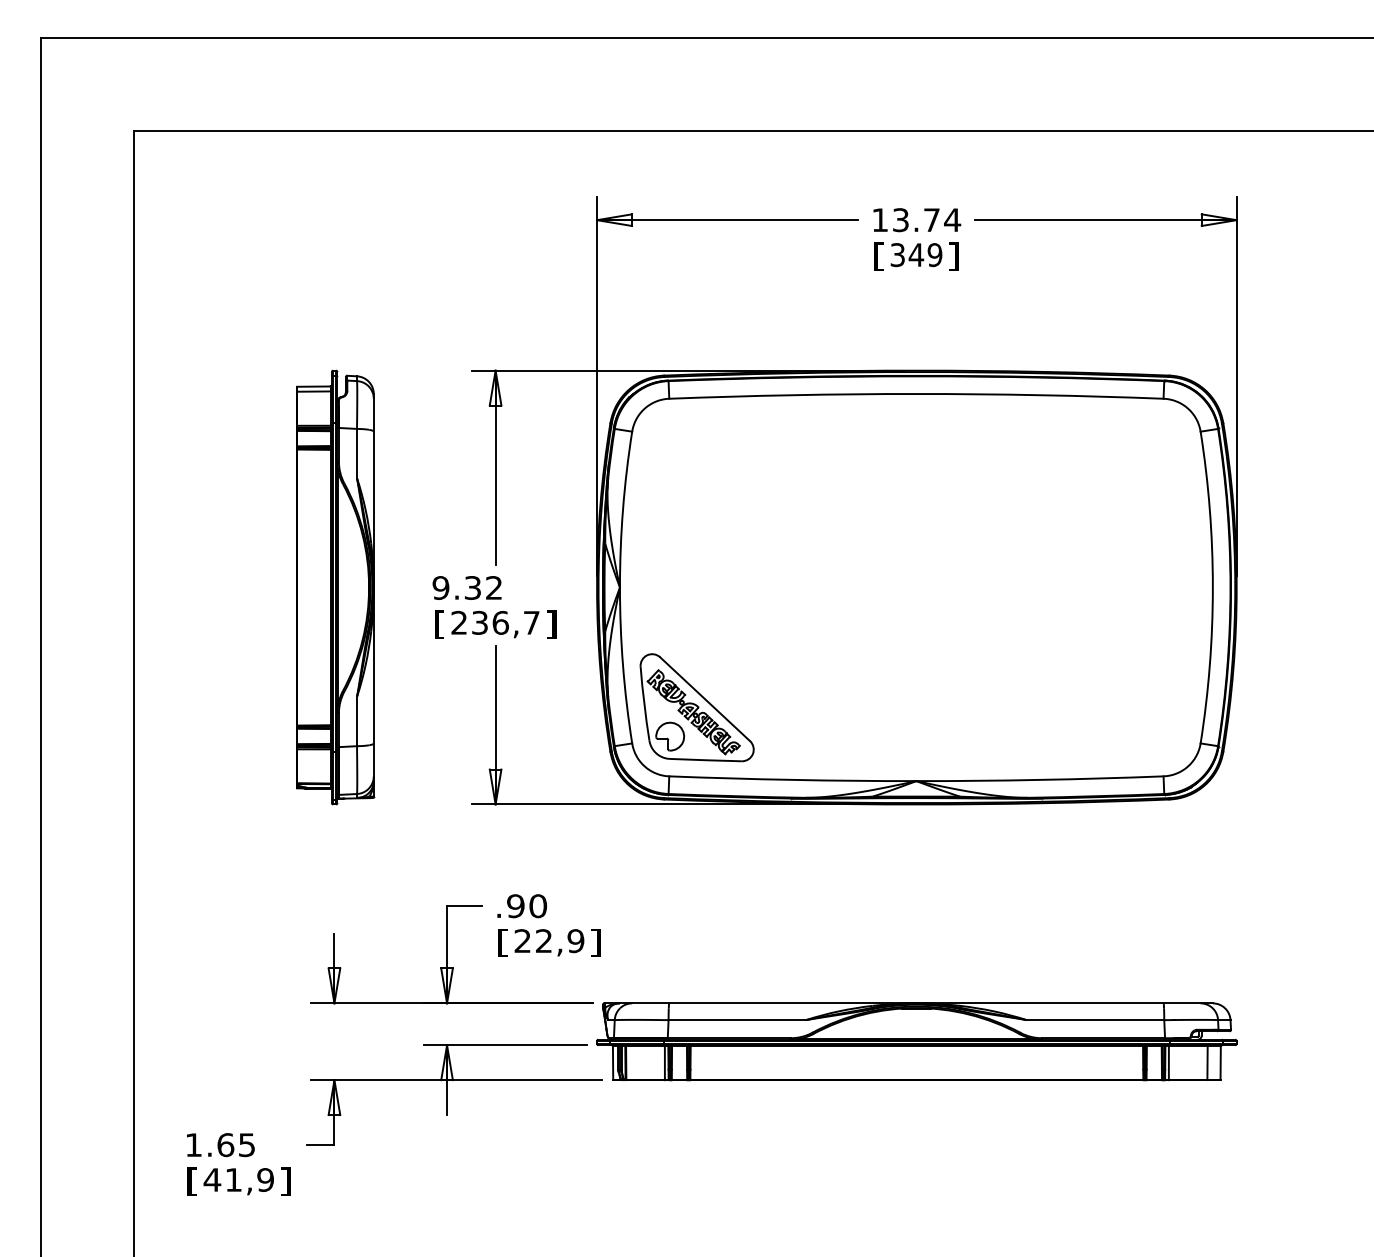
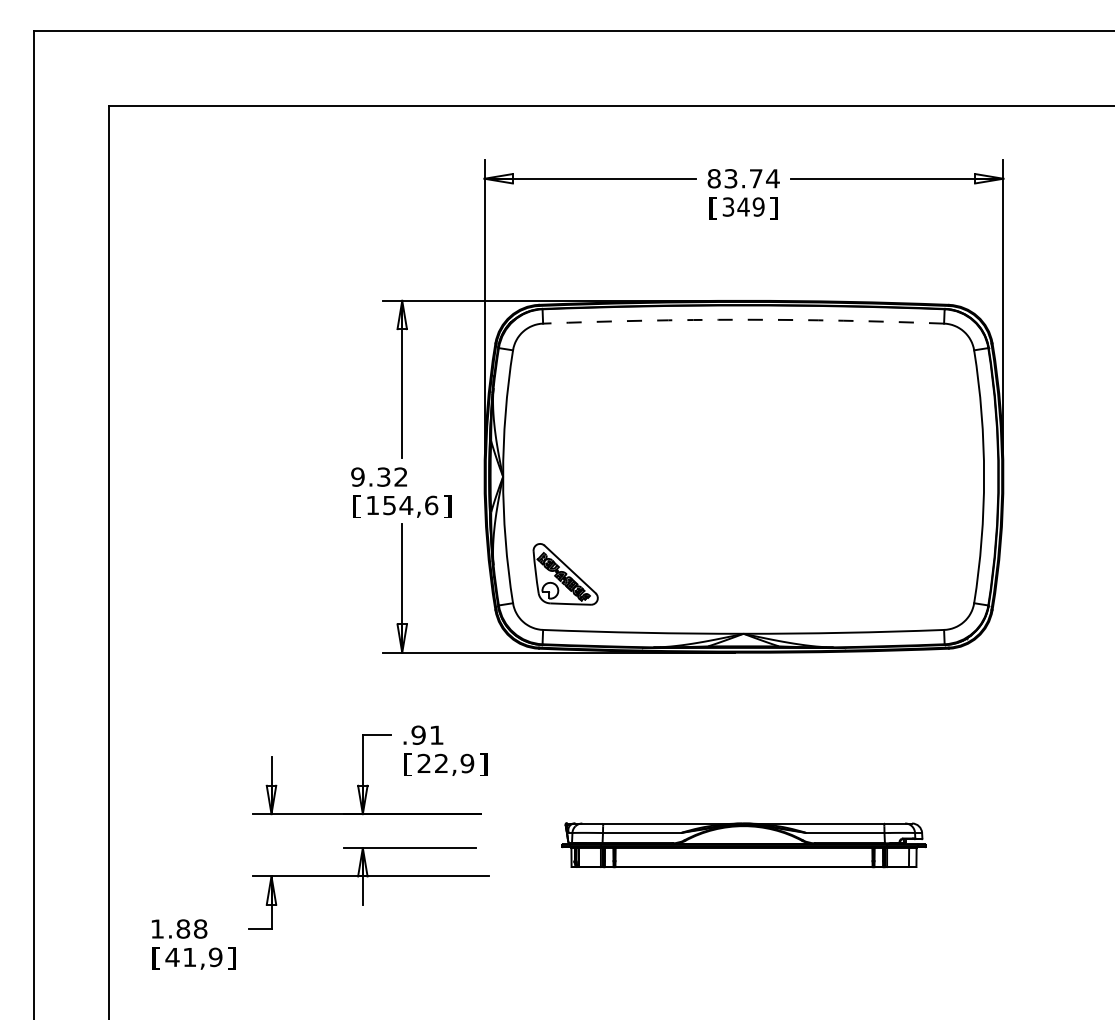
text: (880, 220) -> (714, 179), 13.74 -> 83.74
arc: (916, 394) -> (743, 320), solid -> dashed
part: (335, 587) -> (272, 476), removed
text: (495, 622) -> (402, 505), 236,7 -> 154,6
part: (696, 707) -> (565, 574), size x0.7
text: (538, 906) -> (437, 735), .90 -> .91
part: (916, 1041) -> (743, 845), size x0.7
text: (236, 1145) -> (192, 929), 1.65 -> 1.88

